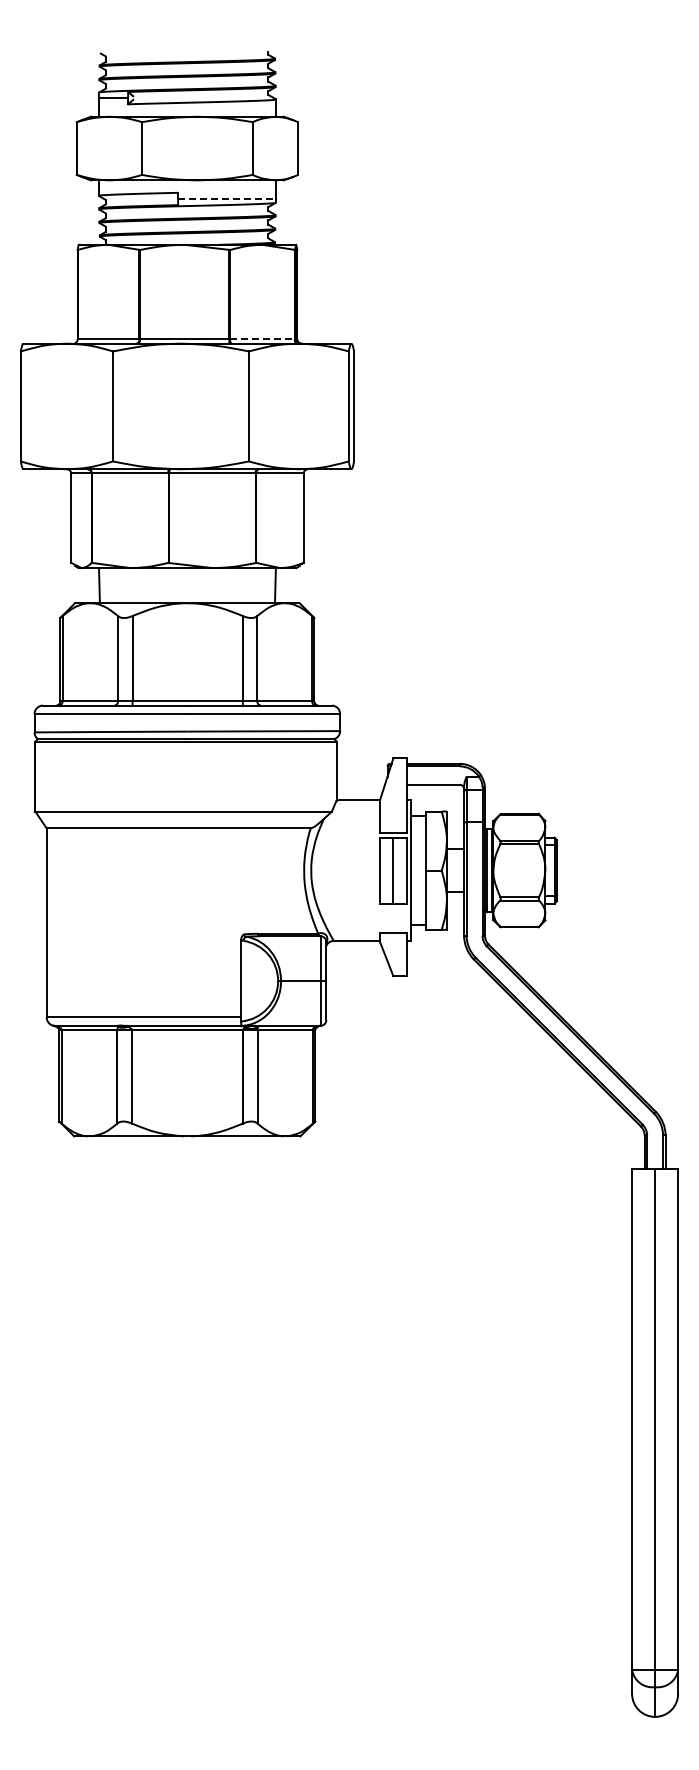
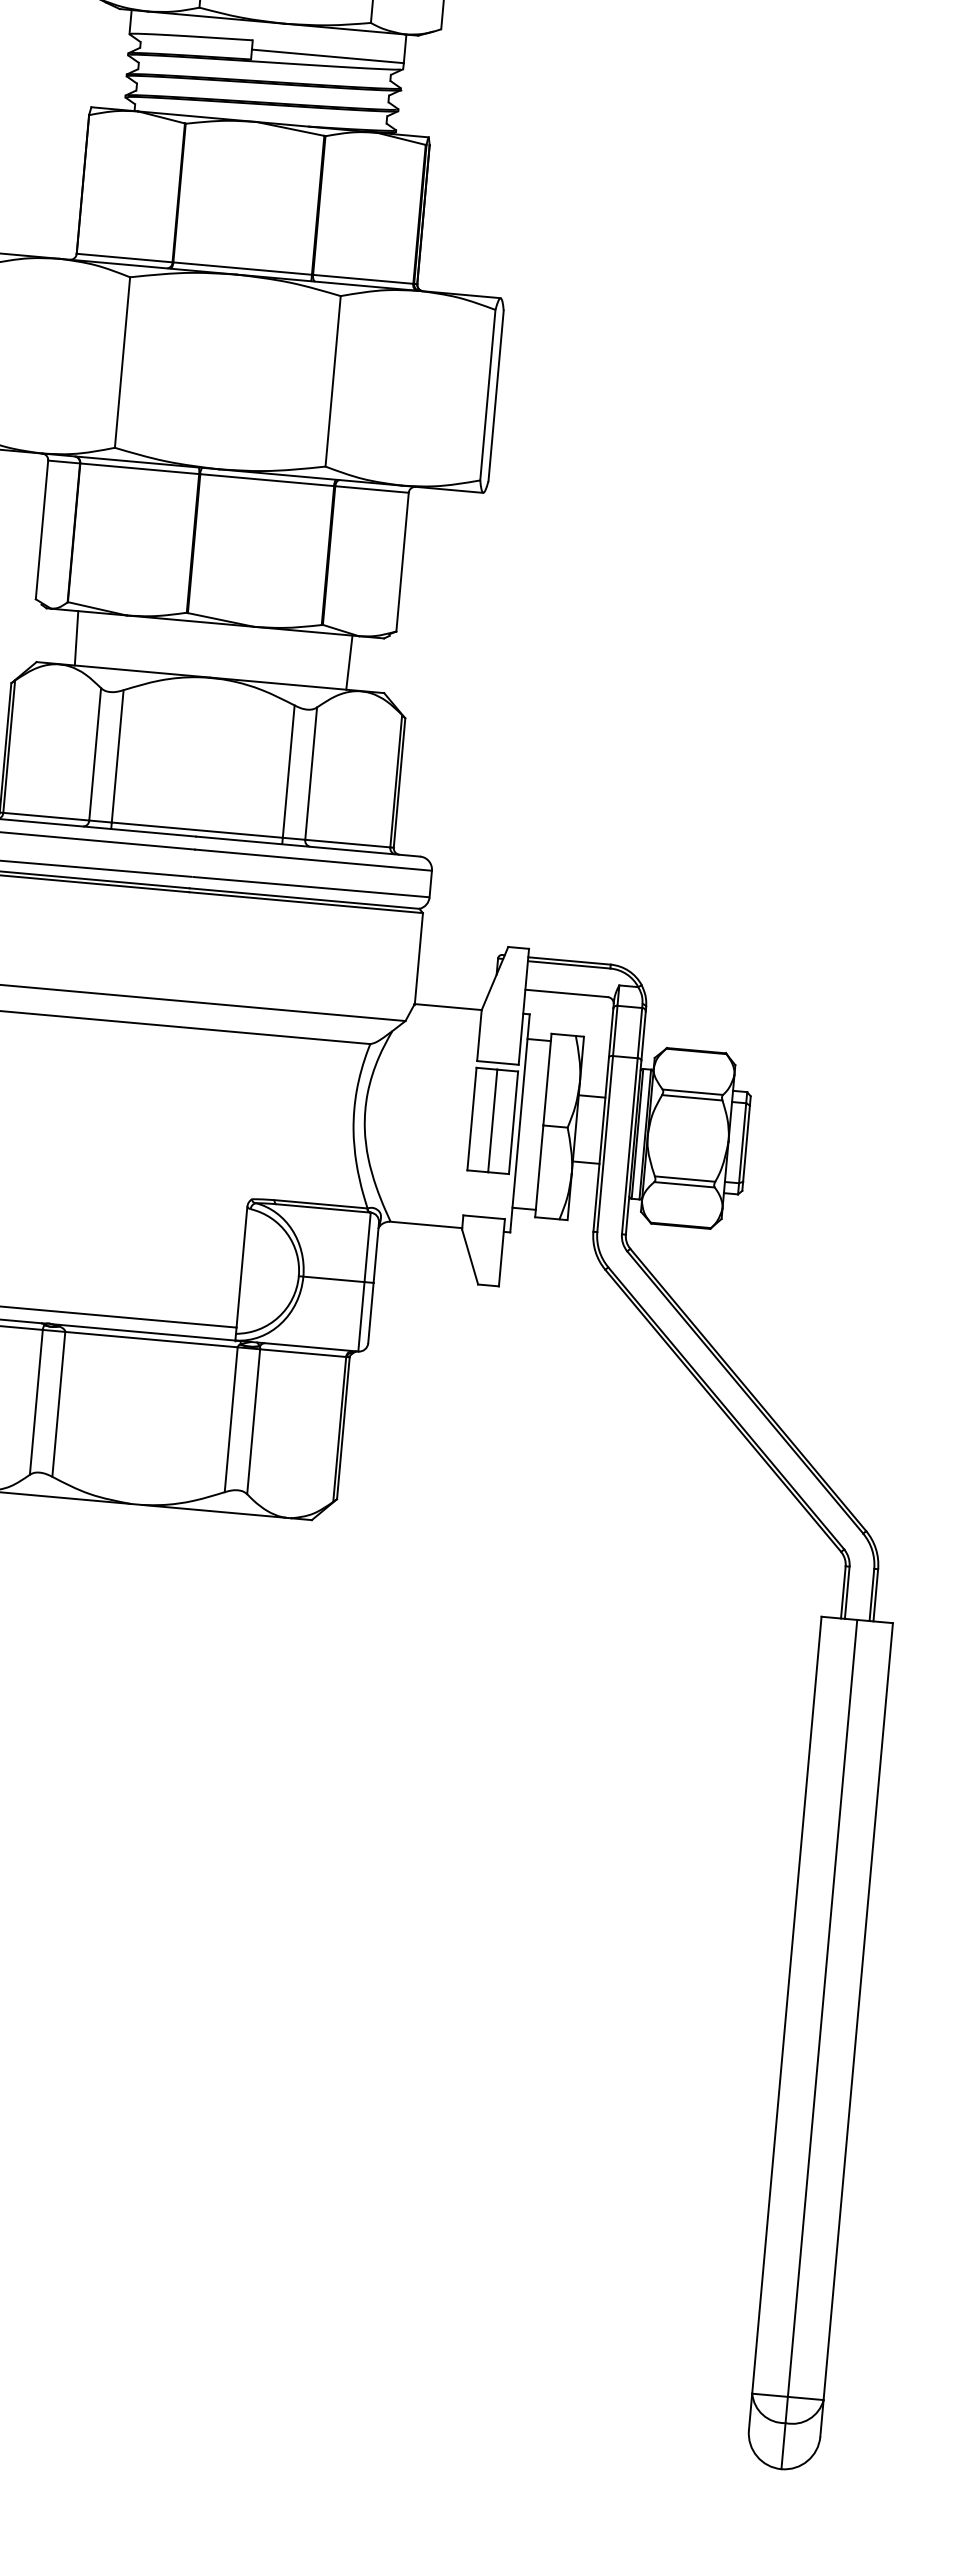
line: (227, 198) -> (328, 55), dashed -> solid
line: (262, 339) -> (363, 279), dashed -> solid

